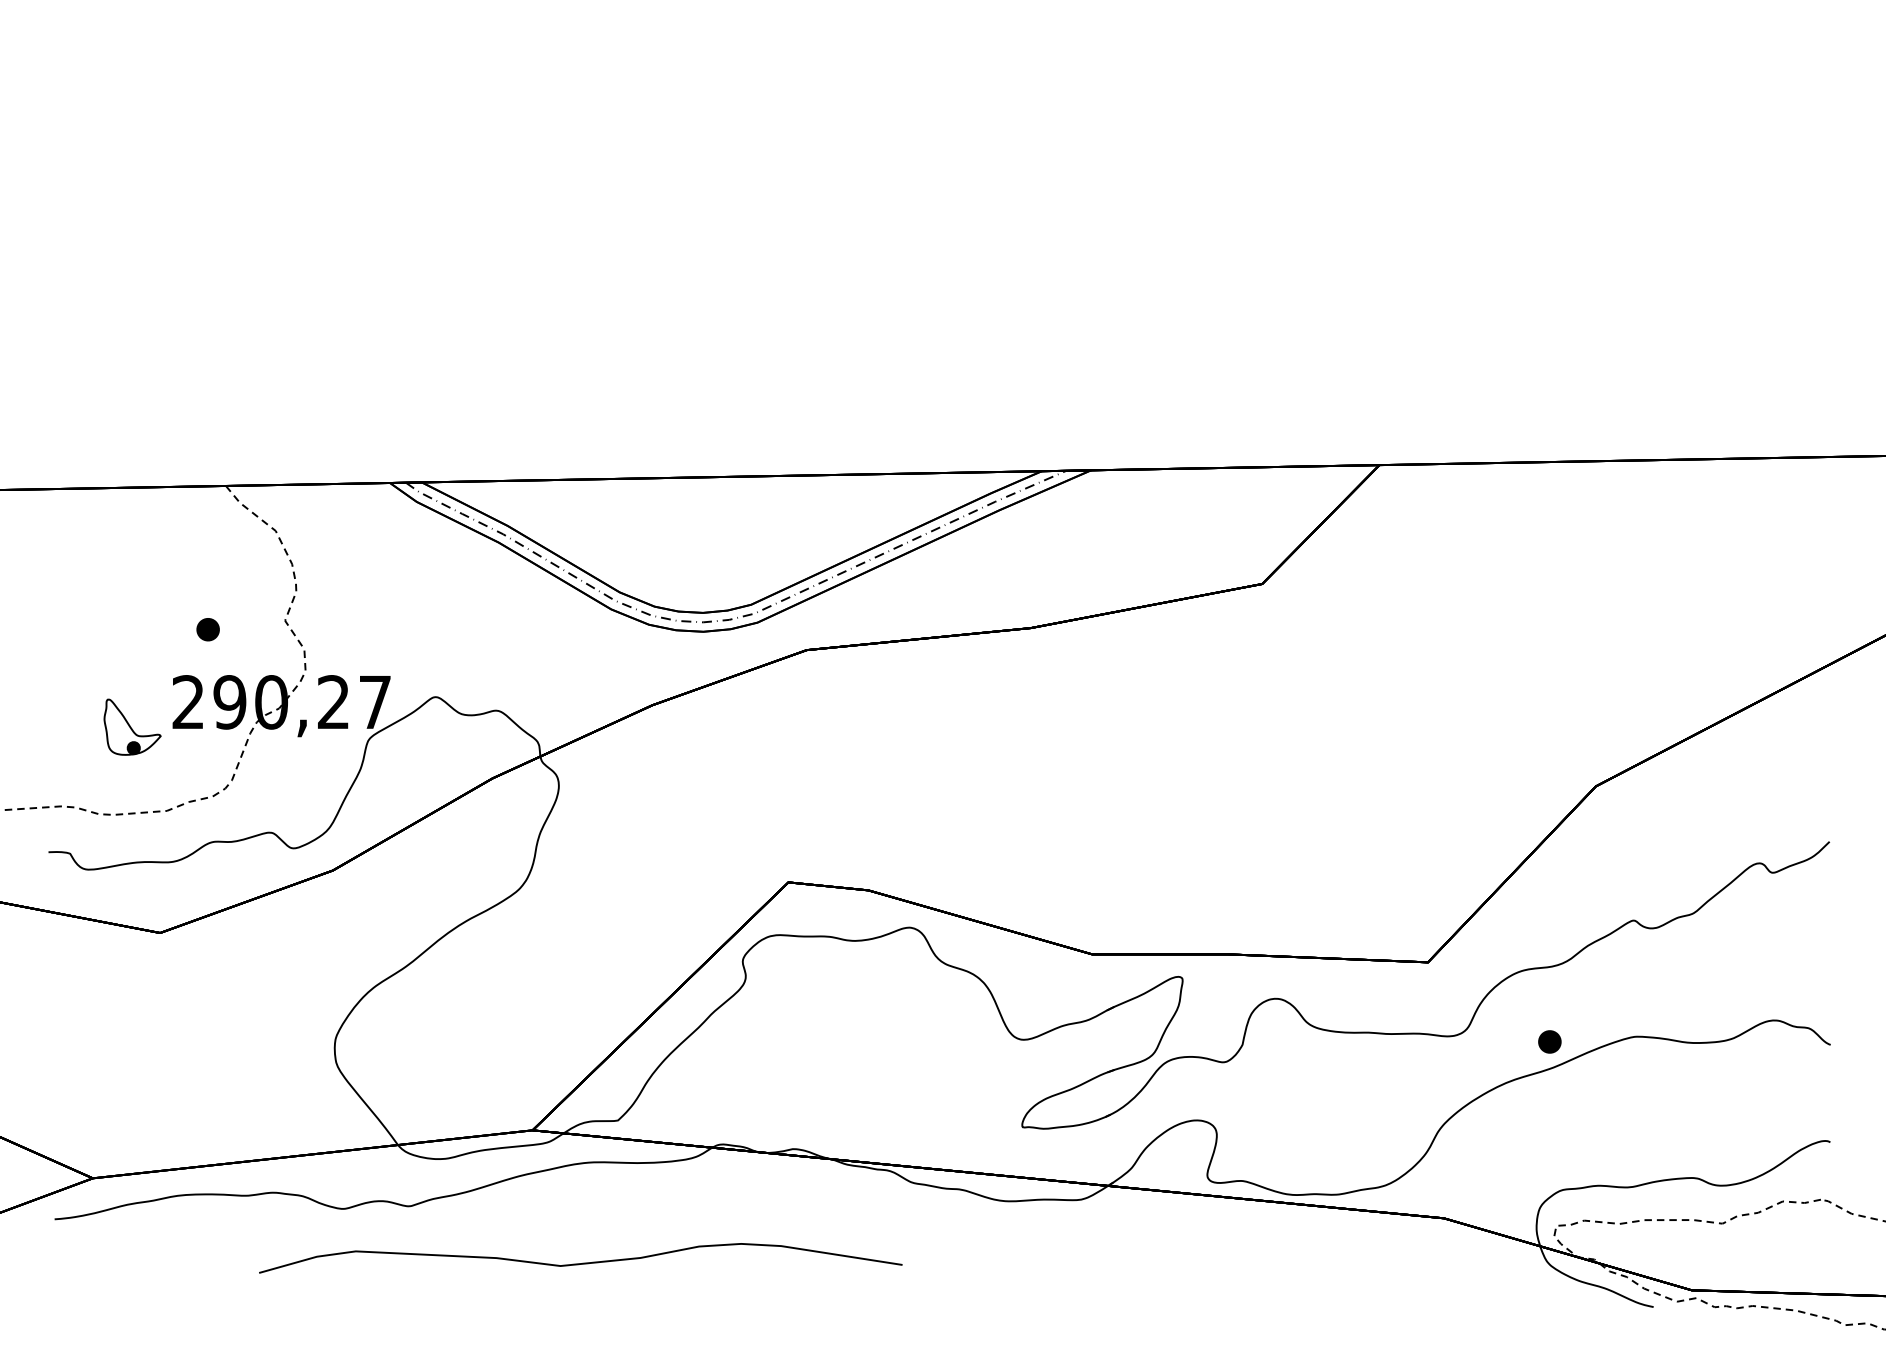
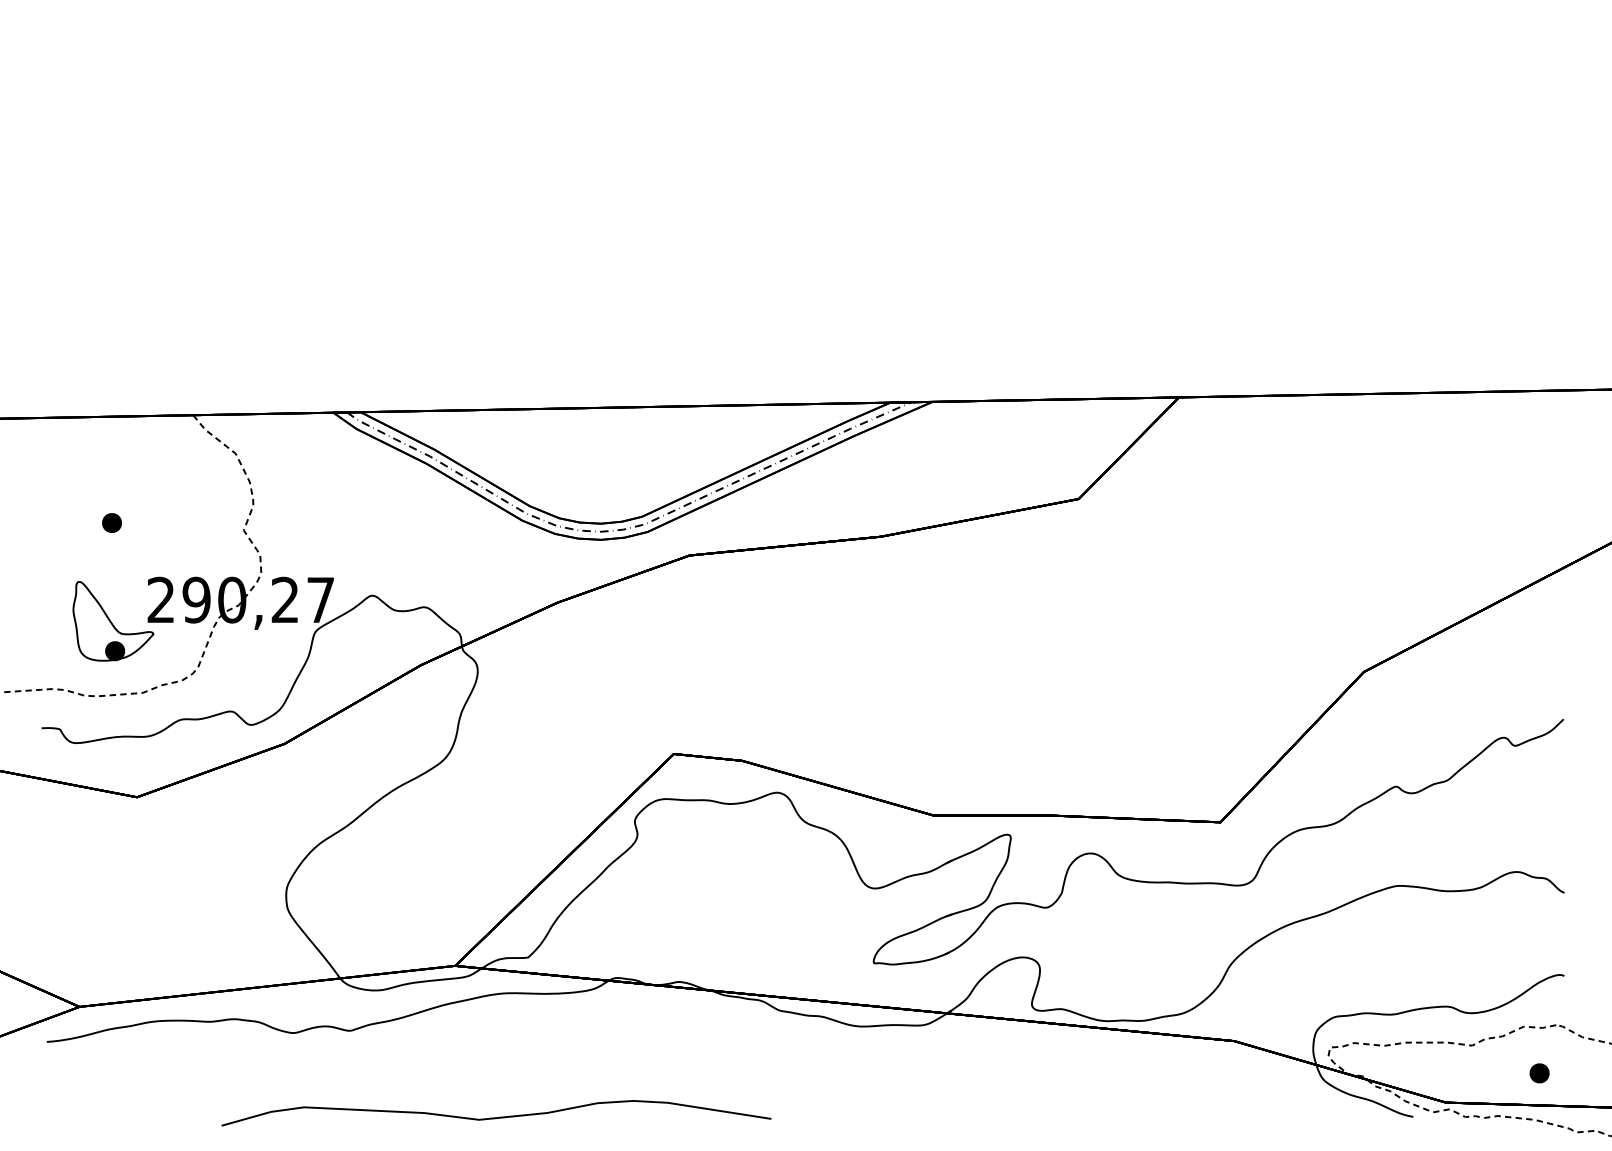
part: (207, 629) -> (111, 522), moved
part: (132, 727) -> (113, 621), size x1.67
part: (1549, 1042) -> (1539, 1073), moved
curve: (580, 1263) -> (496, 1117), moved

